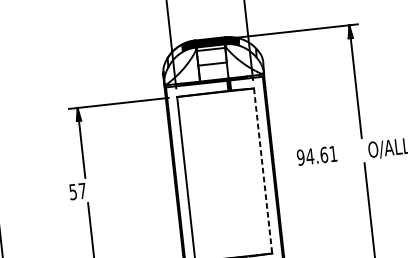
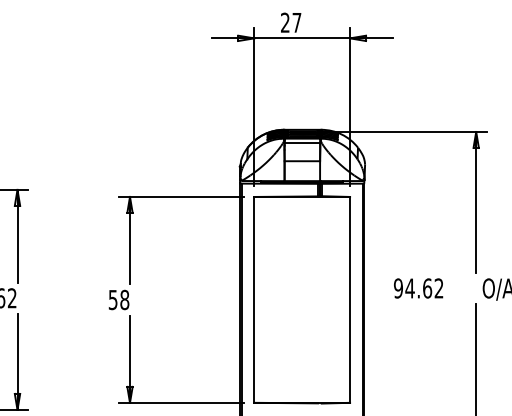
text: (332, 154) -> (438, 288), 94.61 -> 94.62
line: (263, 170) -> (350, 299), dashed -> solid
text: (82, 190) -> (124, 299), 57 -> 58

